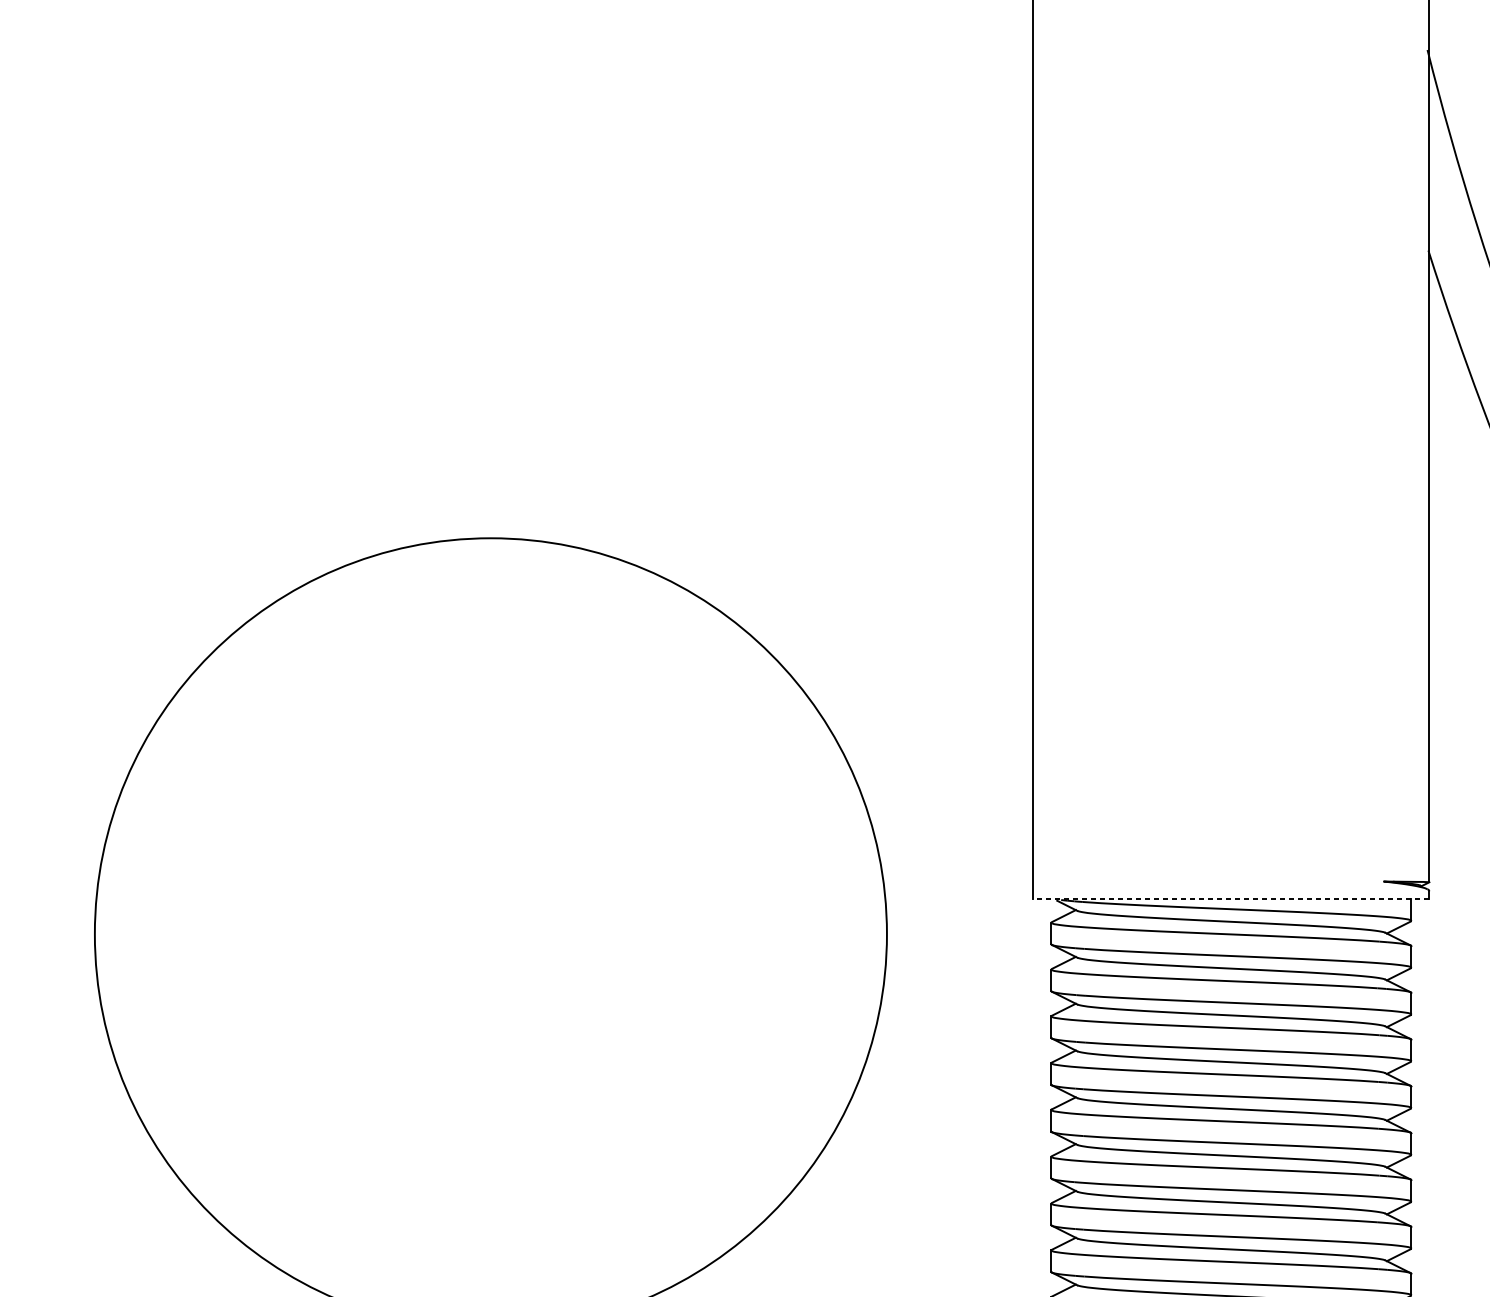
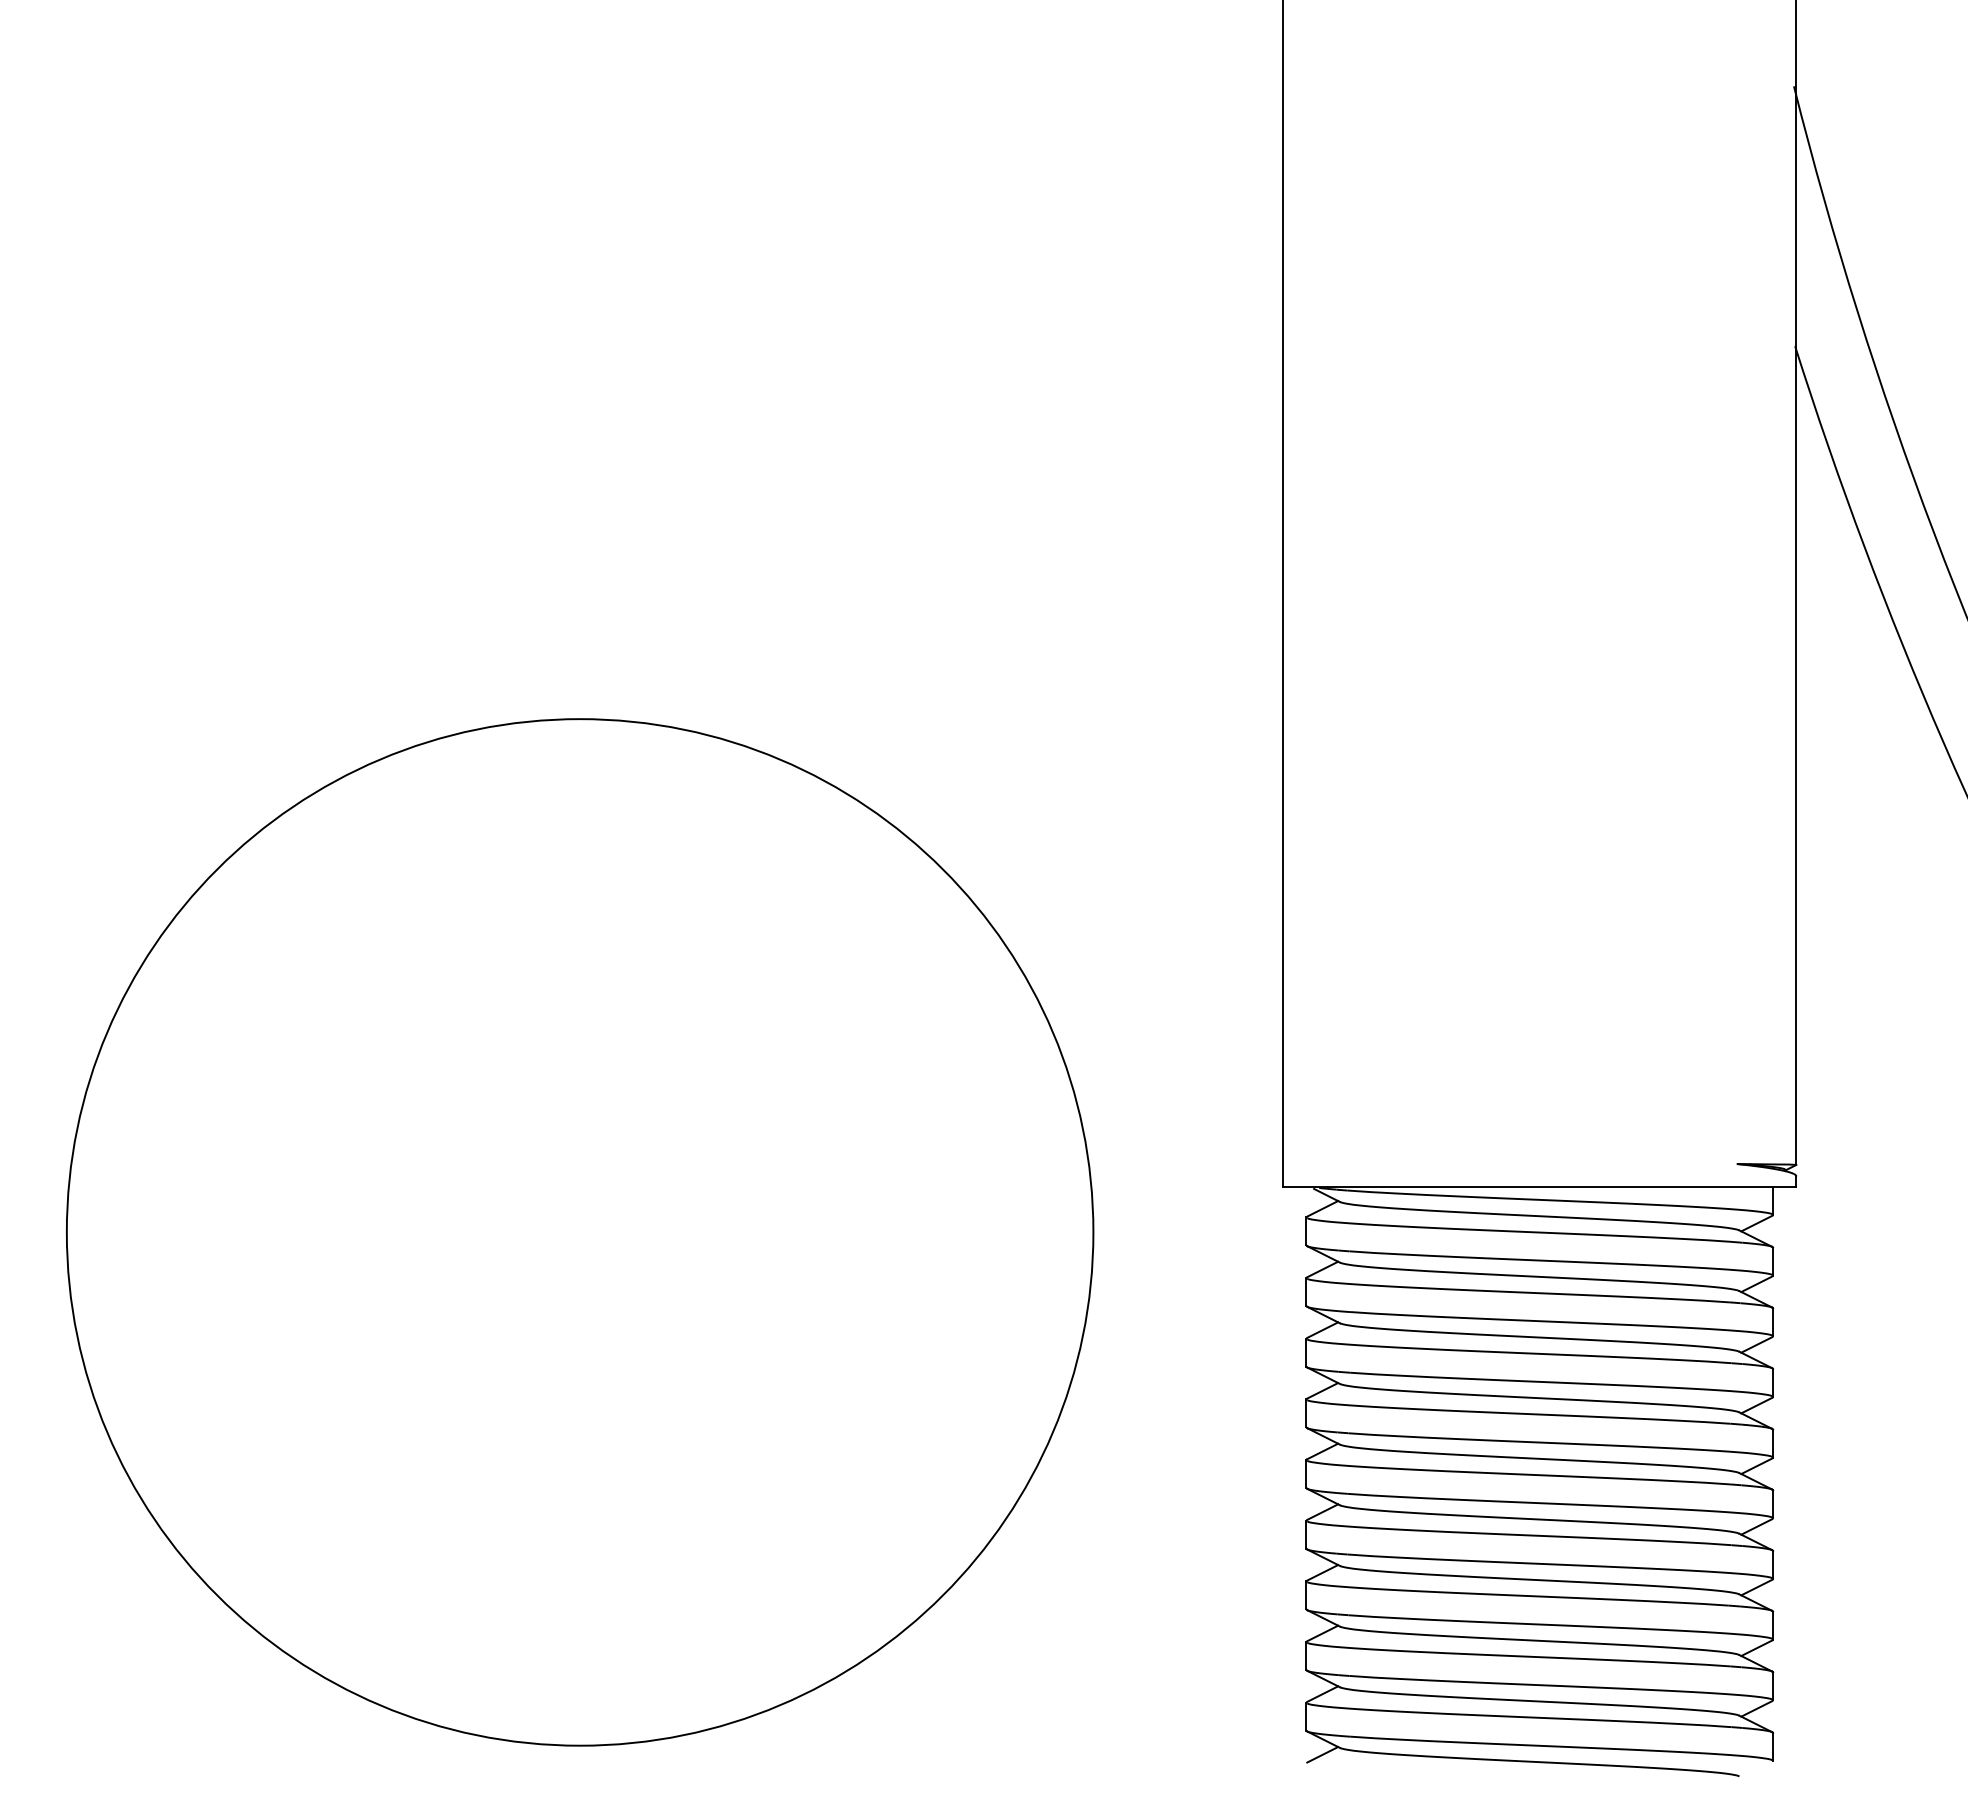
line: (1231, 899) -> (1539, 1187), dashed -> solid

